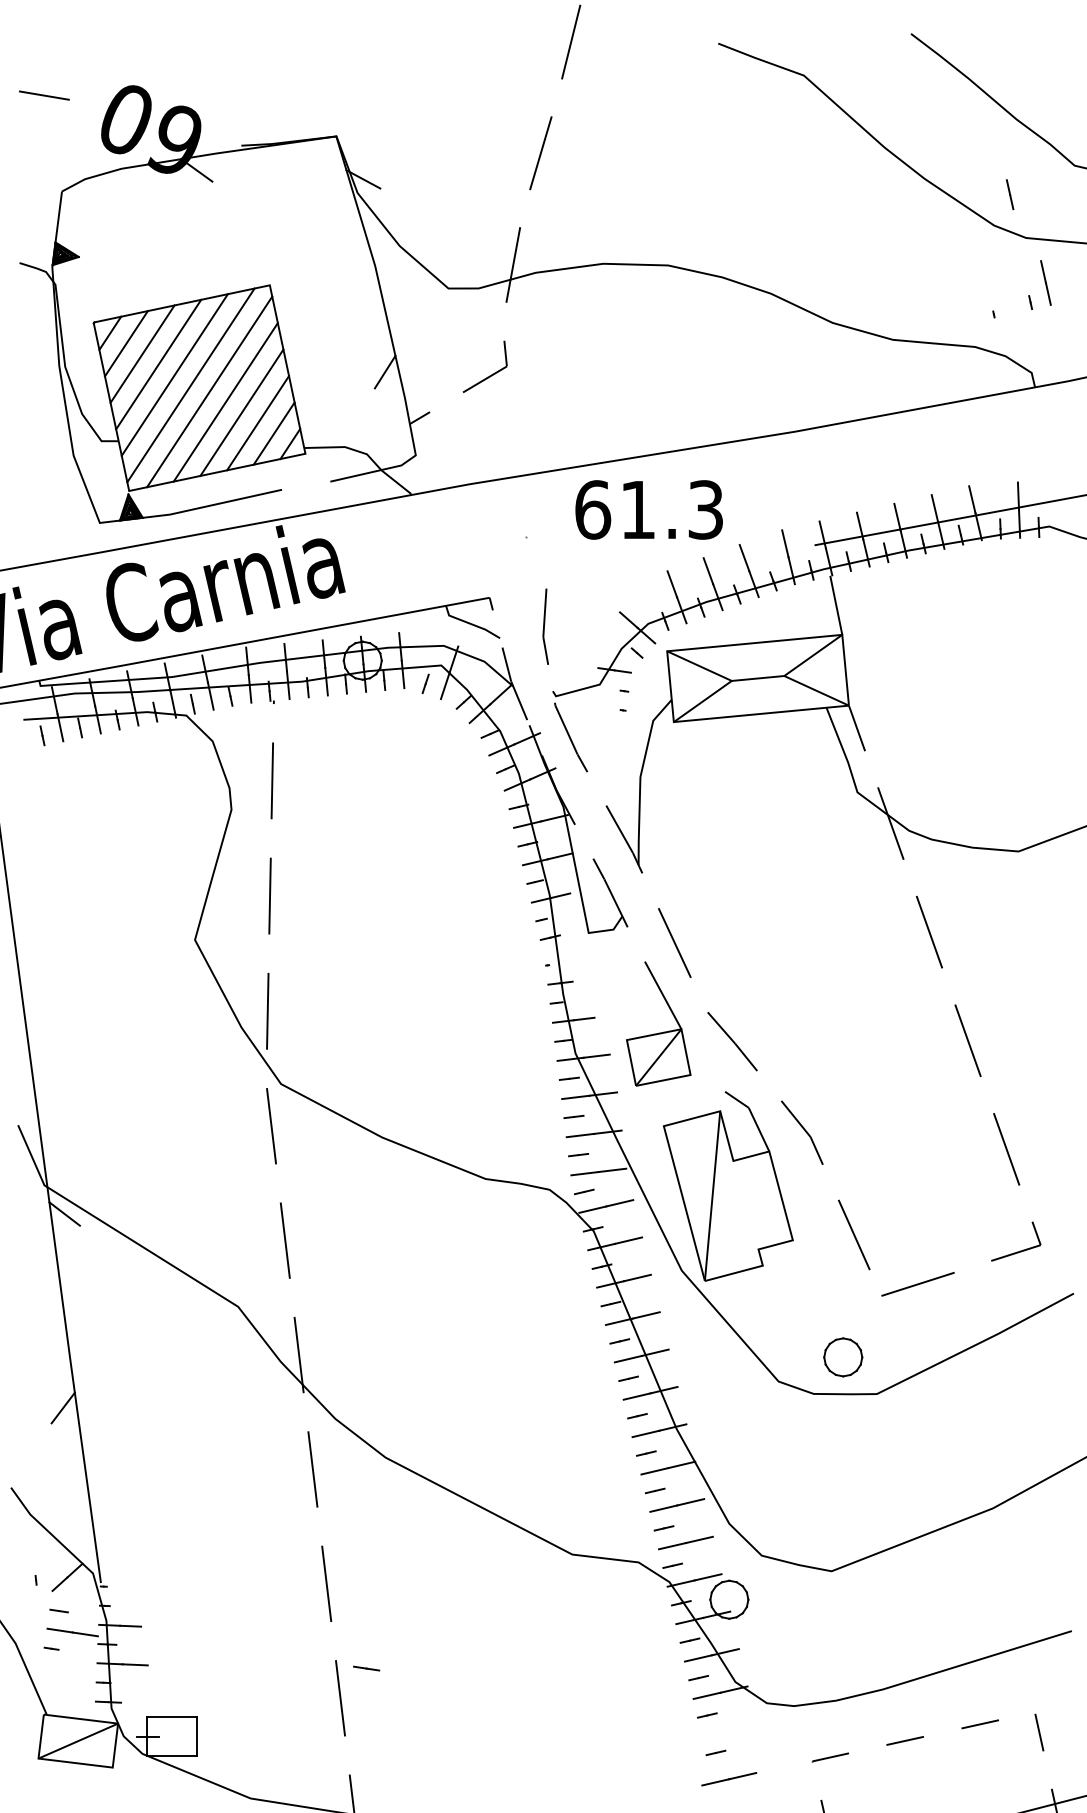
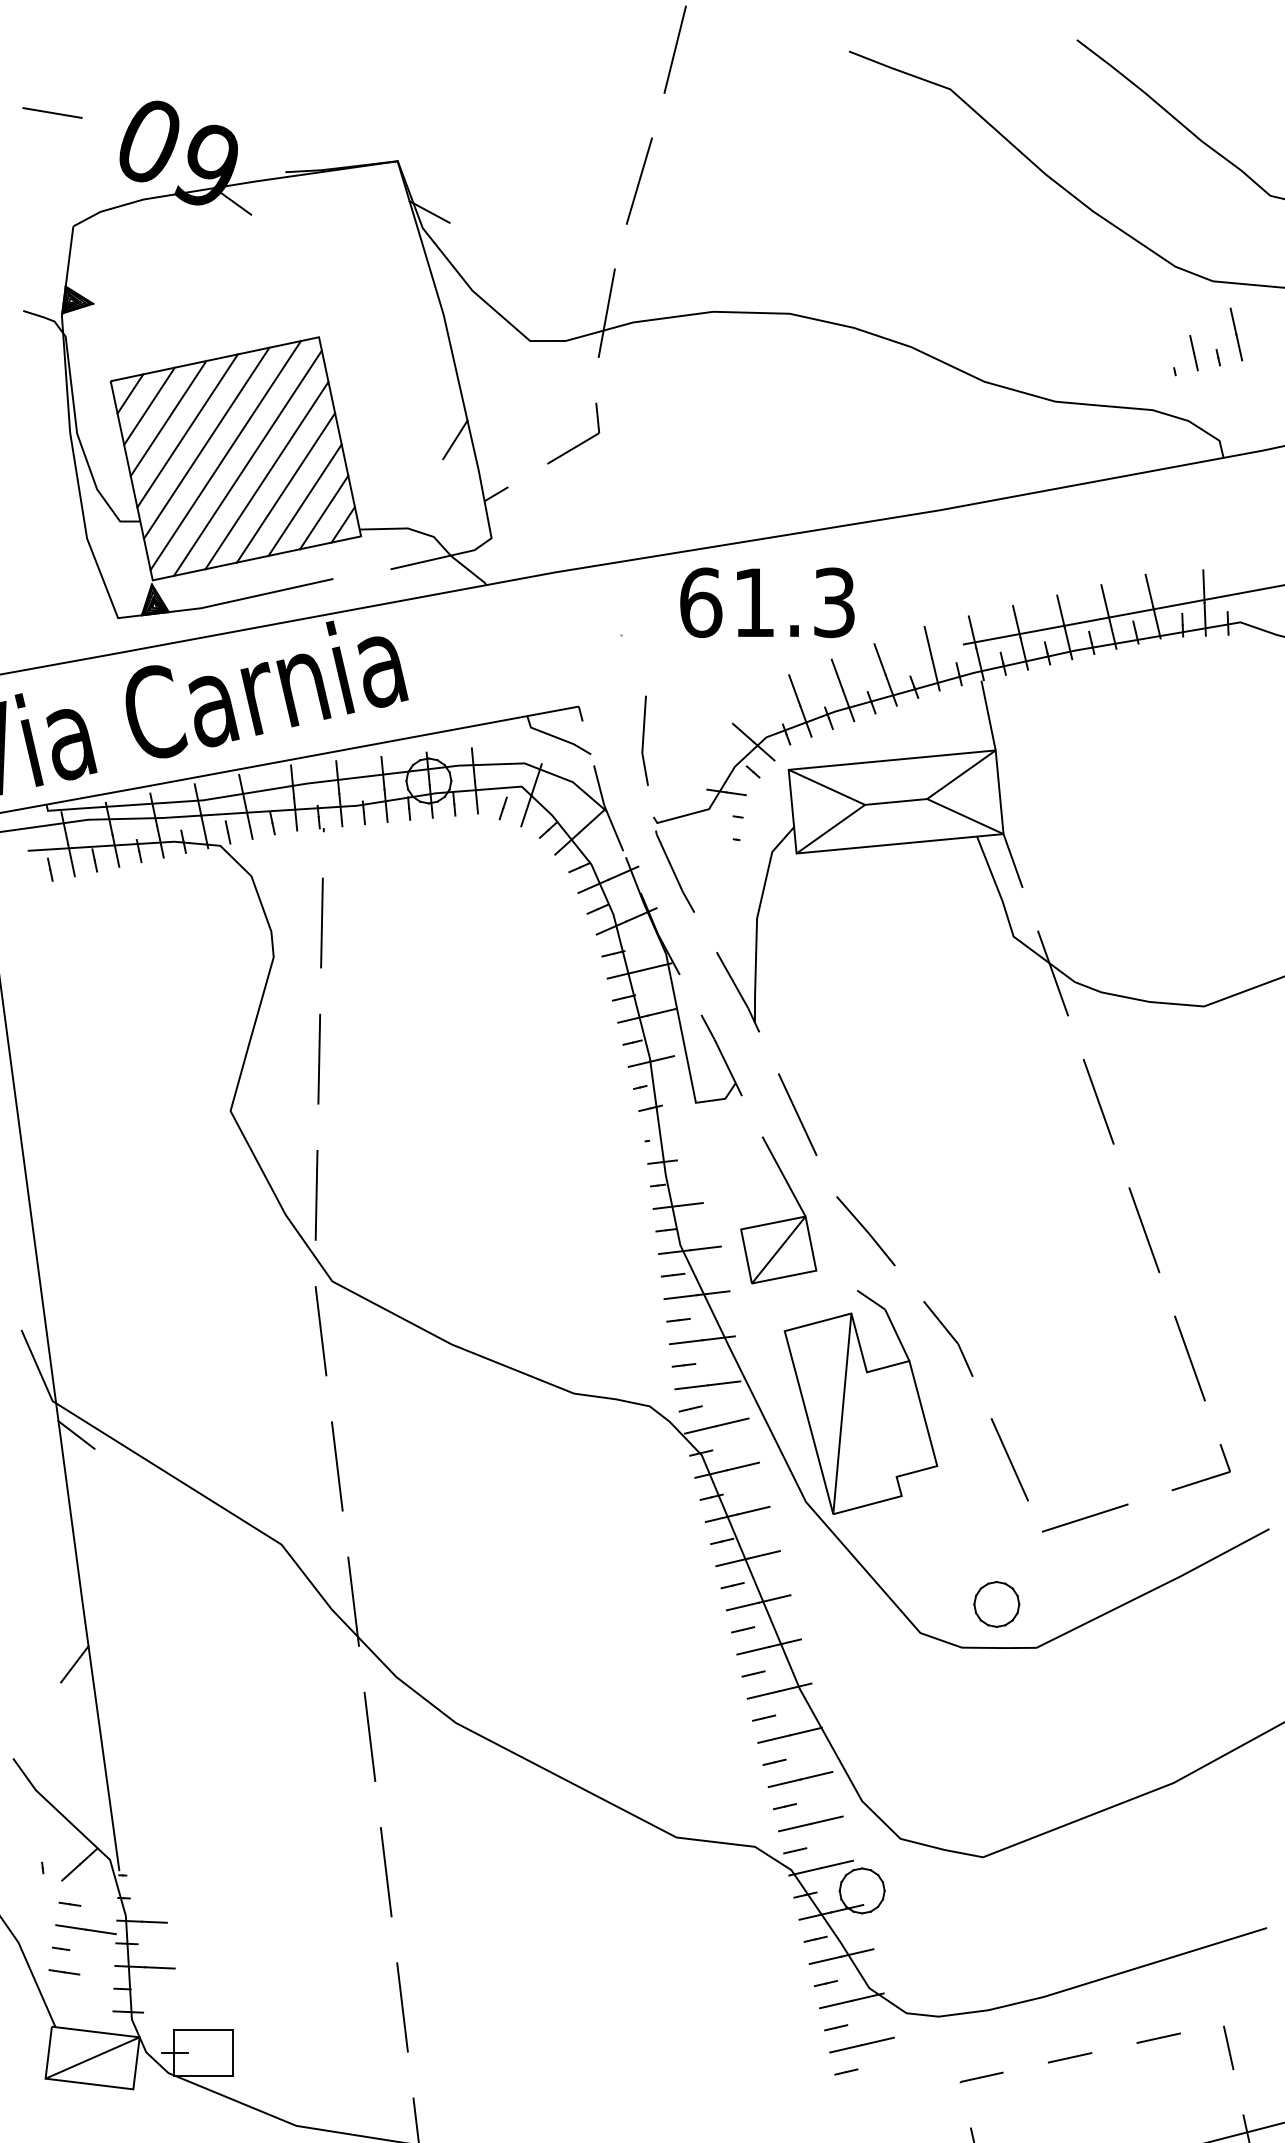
line: (1009, 195) -> (1193, 353), moved
line: (366, 1668) -> (64, 1972), moved
line: (728, 1778) -> (861, 2044), moved

